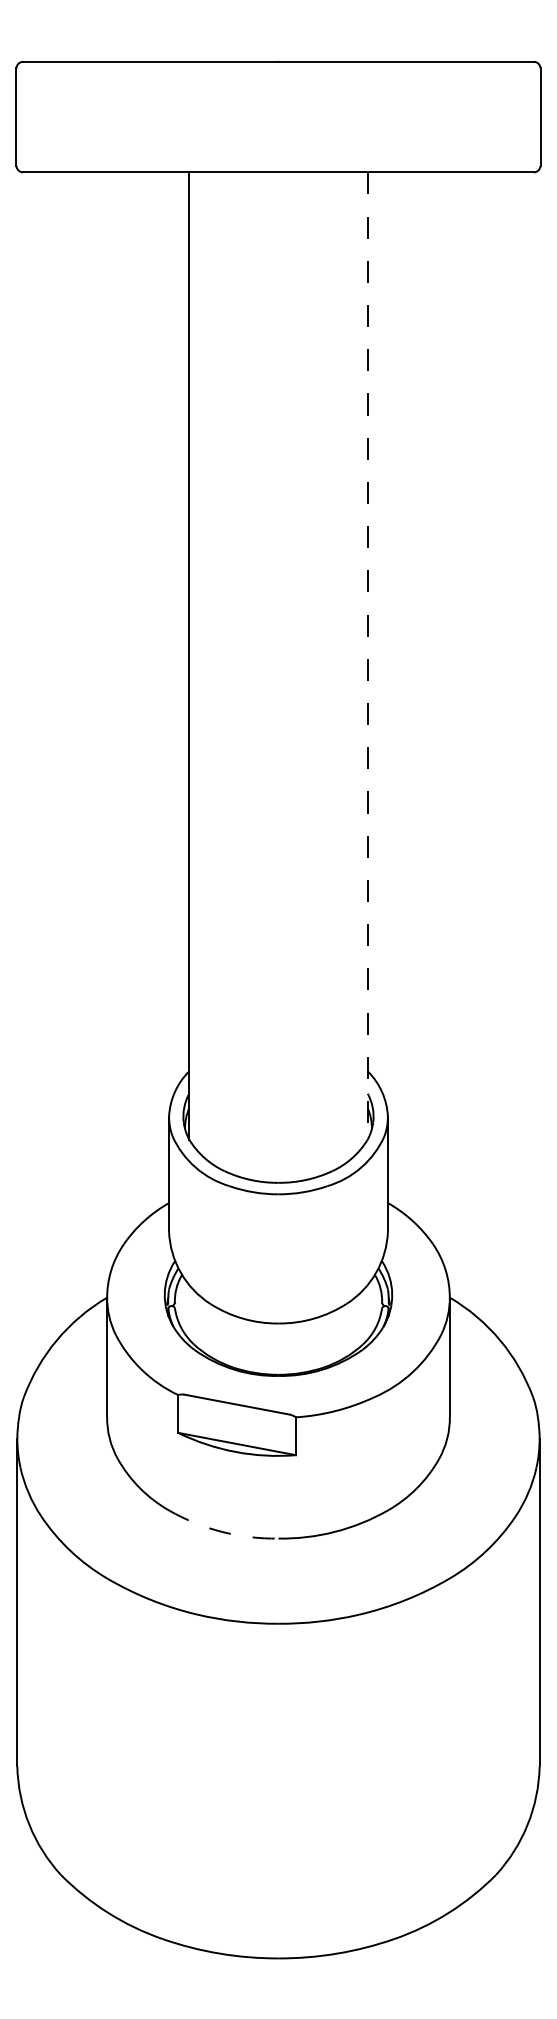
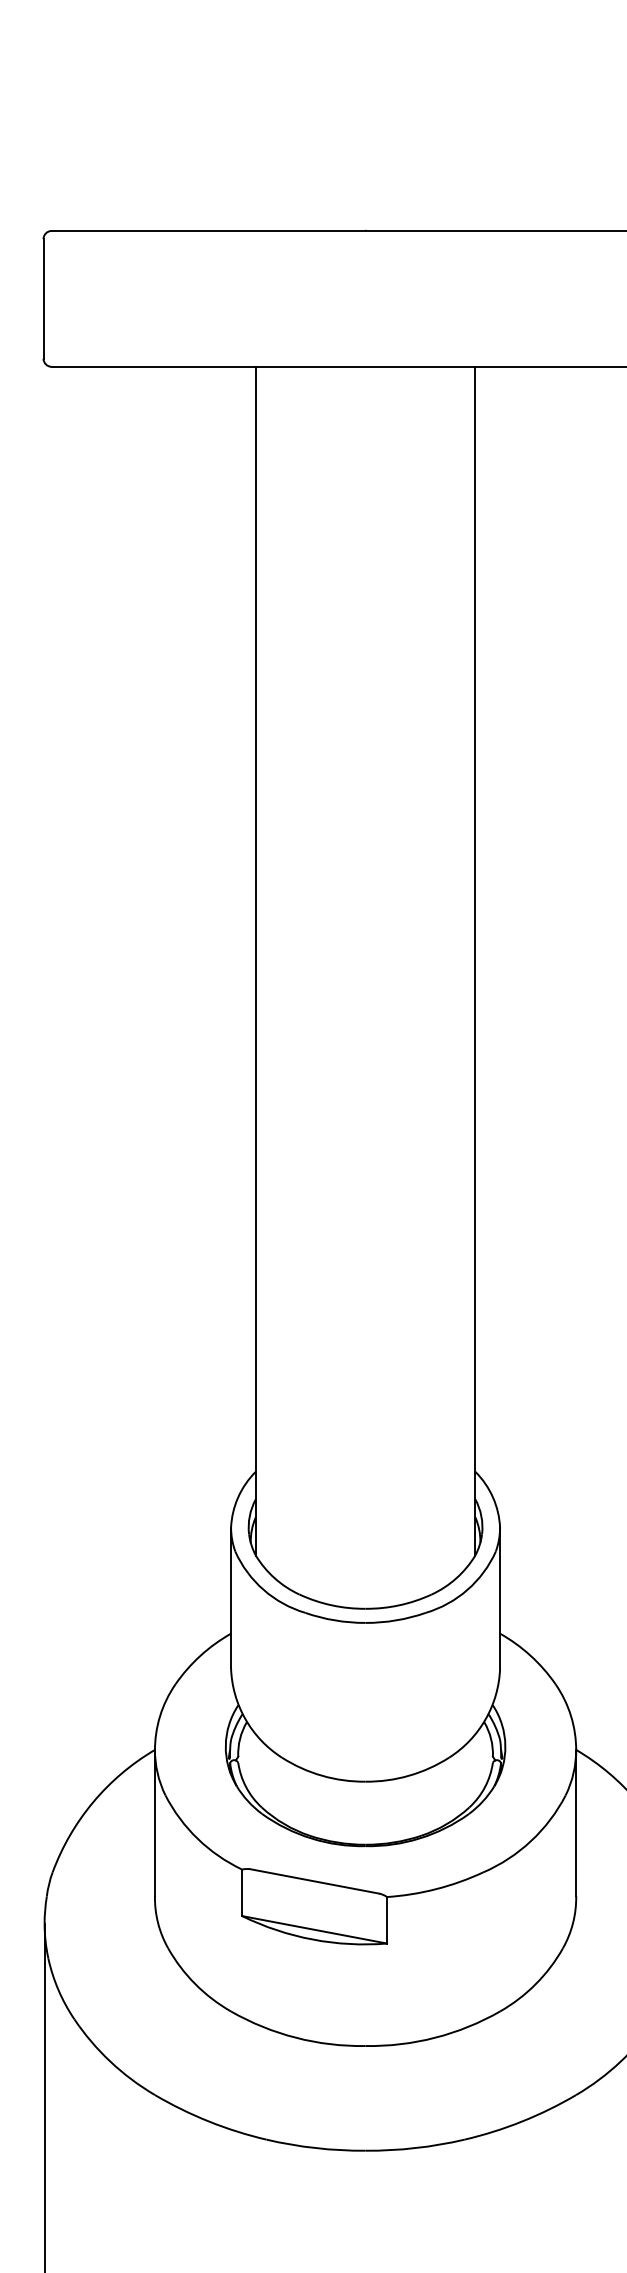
line: (367, 655) -> (474, 960), dashed -> solid
arc: (221, 1531) -> (295, 2037), dashed -> solid

